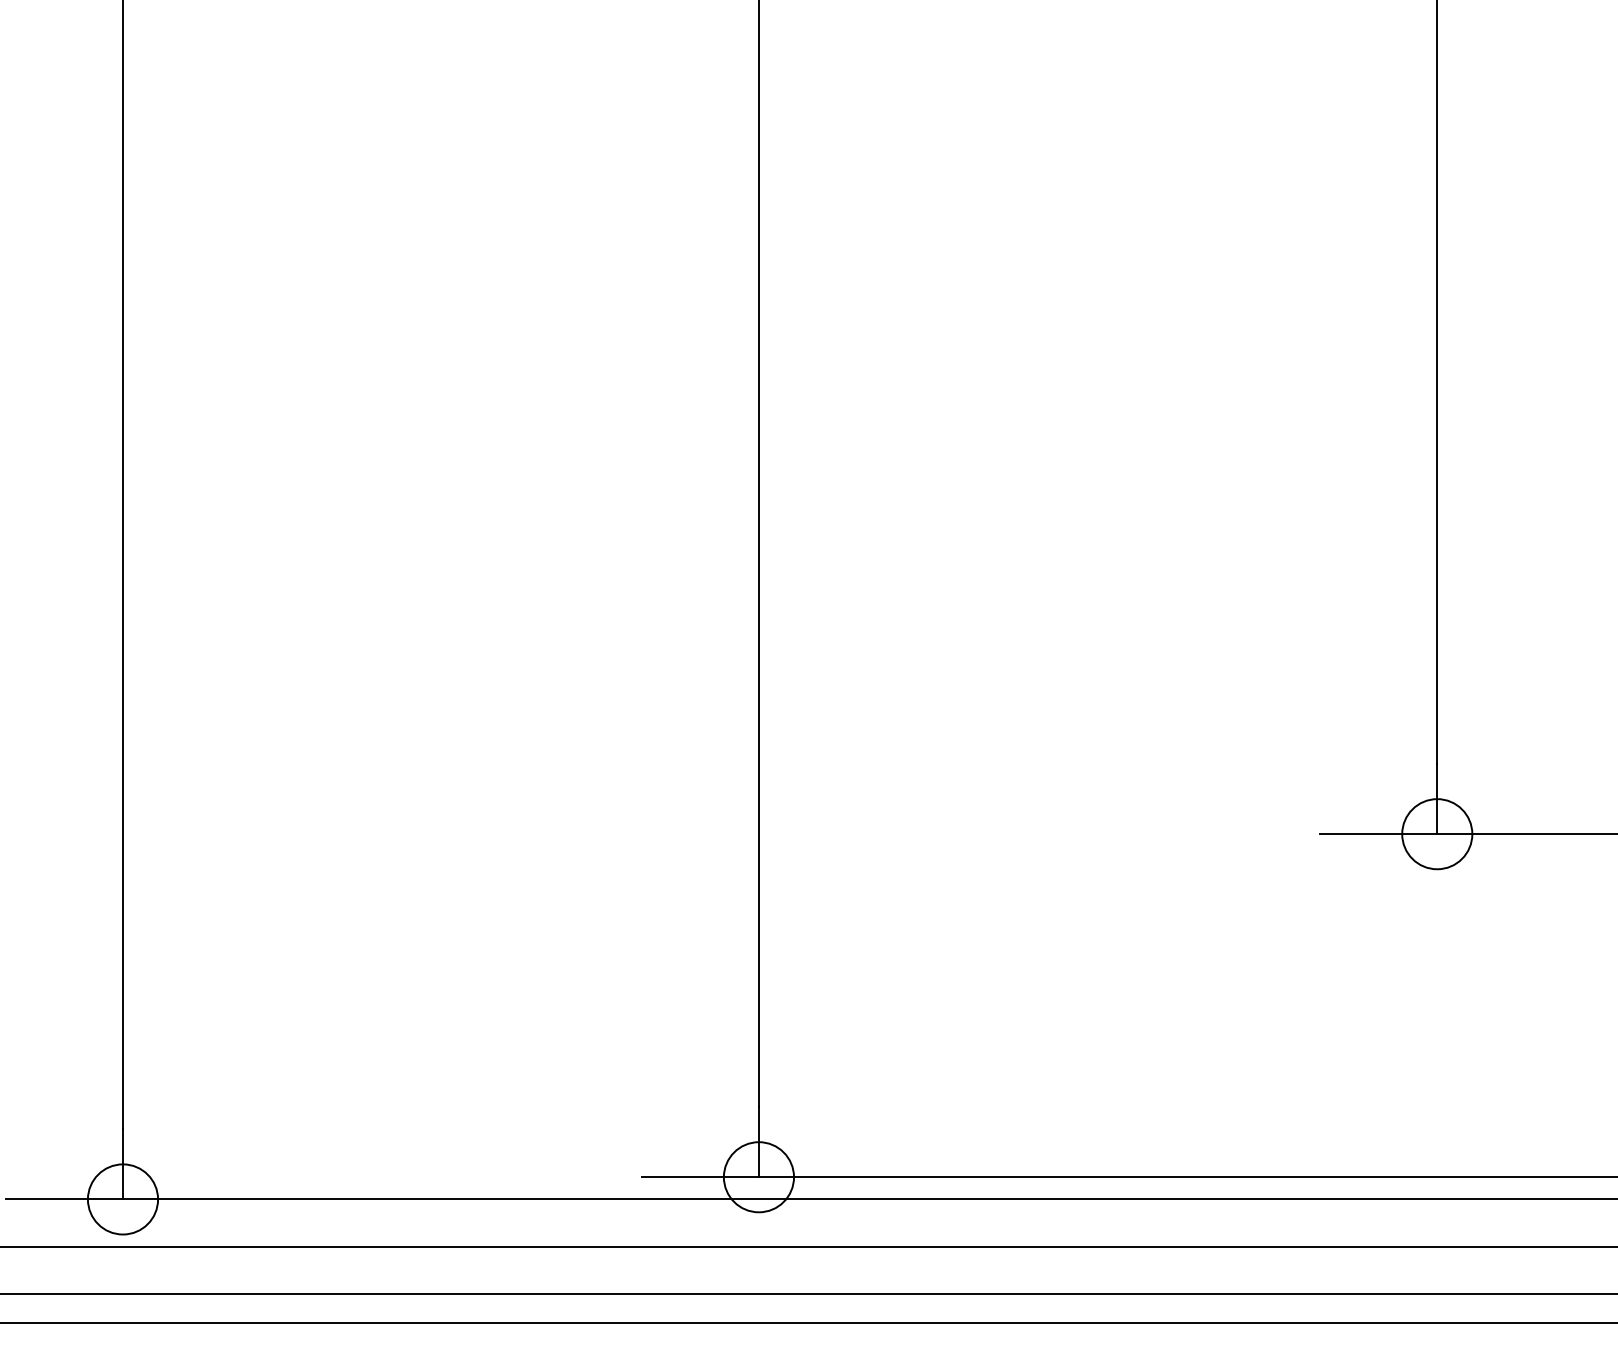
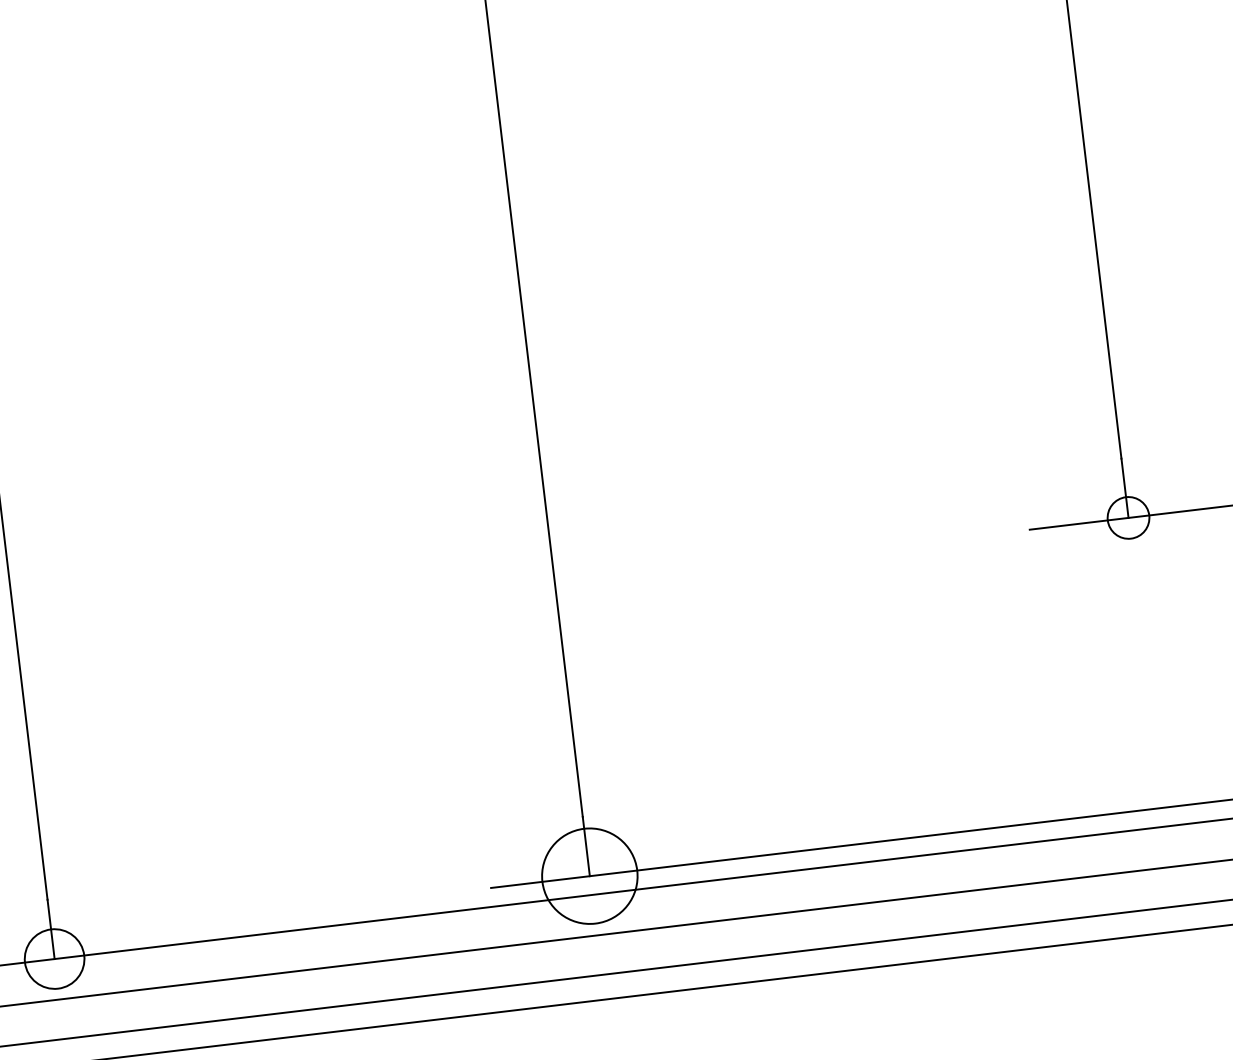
circle: (1437, 834) -> (1128, 518), size x0.7
circle: (758, 1177) -> (589, 876), size x1.6

